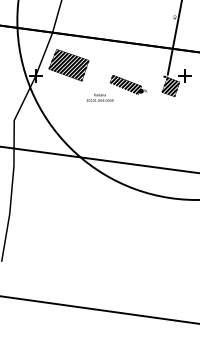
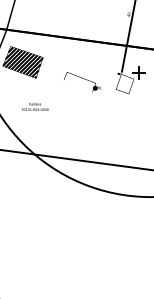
hatch: (125, 84) -> (79, 81), removed
hatch: (170, 86) -> (124, 83), removed
text: (99, 97) -> (34, 106), moved

